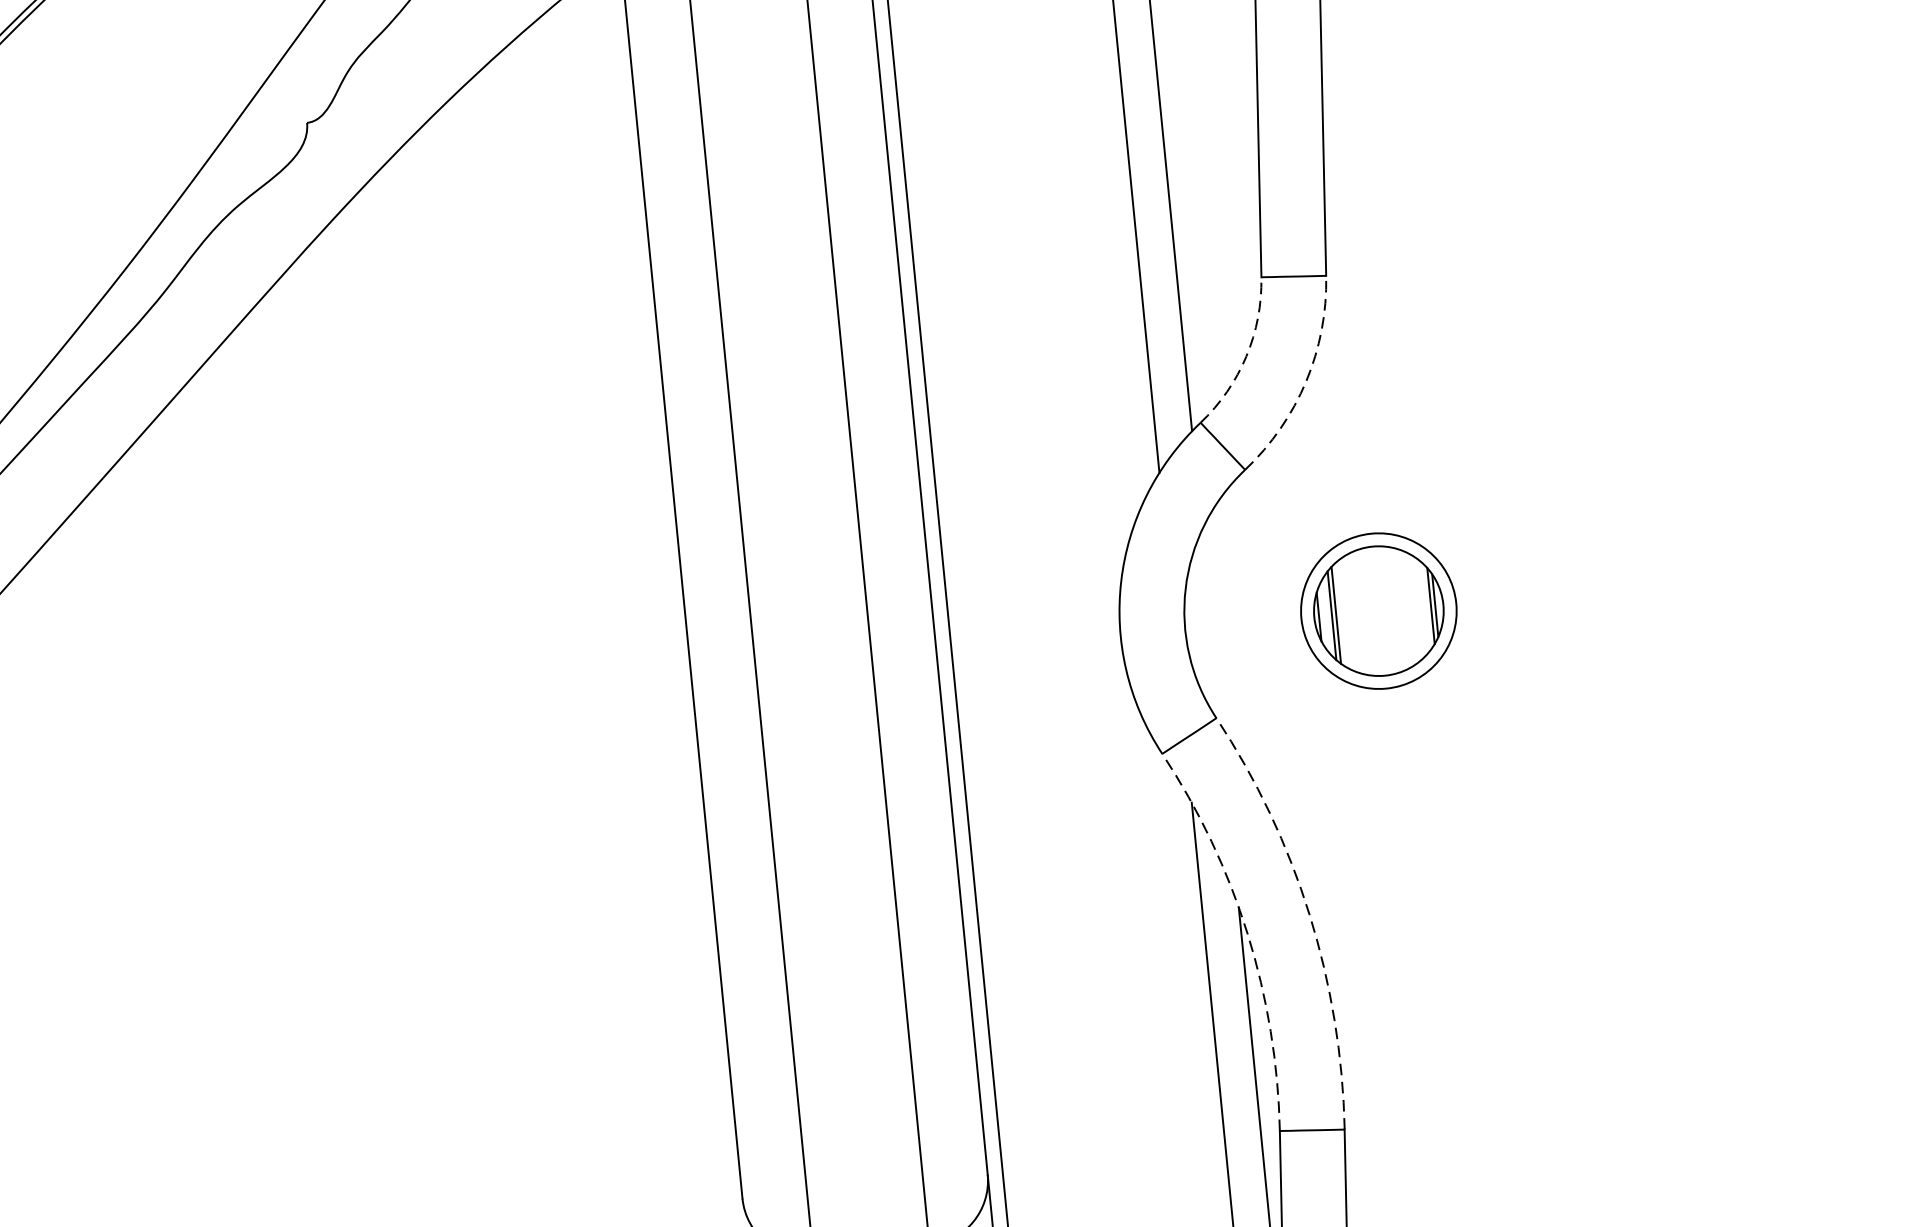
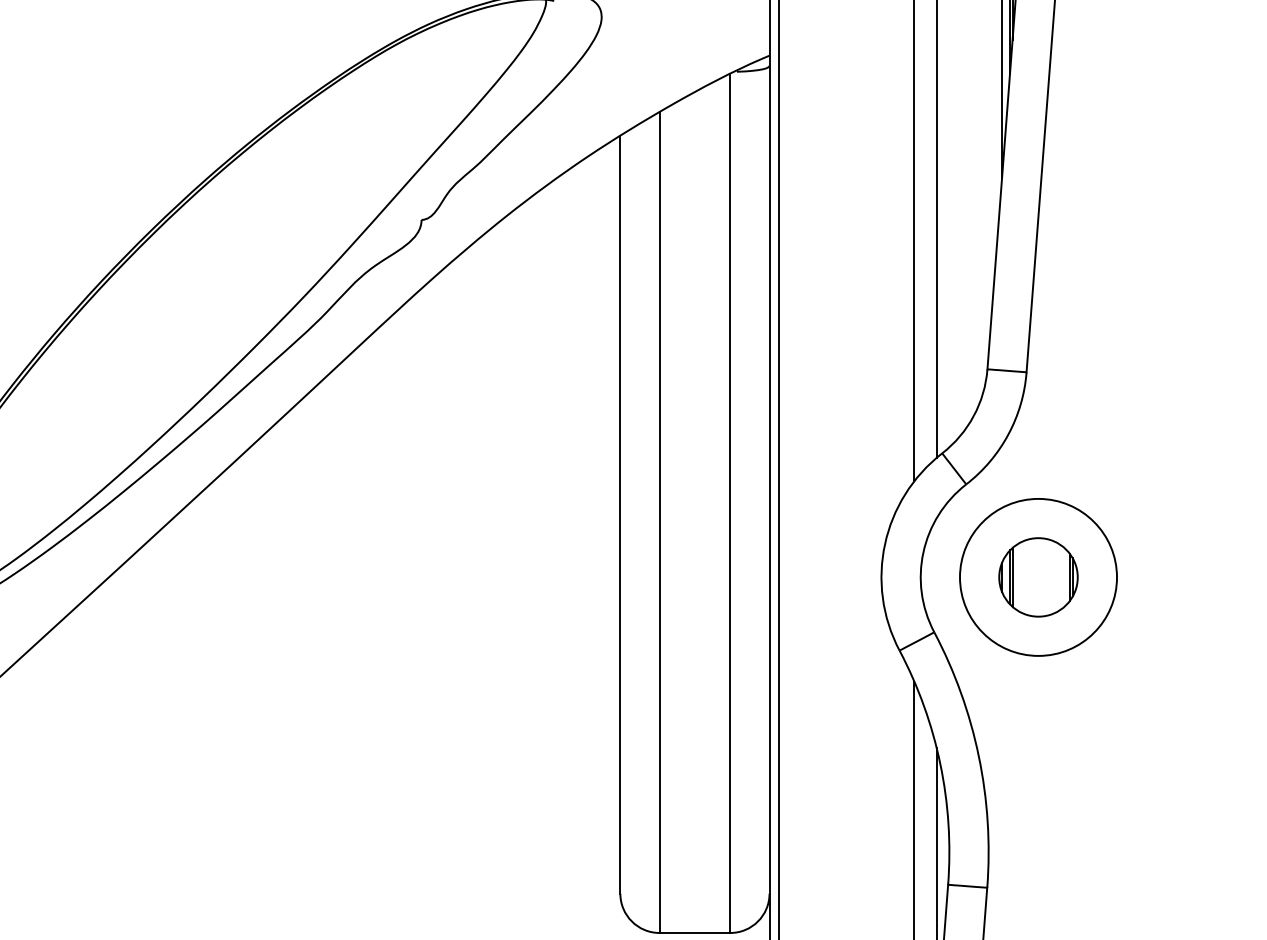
arc: (1246, 357) -> (973, 416), dashed -> solid
arc: (1306, 381) -> (1008, 434), dashed -> solid
circle: (1378, 609) -> (1038, 576), size x1.67
arc: (1309, 915) -> (978, 756), dashed -> solid
arc: (1247, 934) -> (940, 764), dashed -> solid

